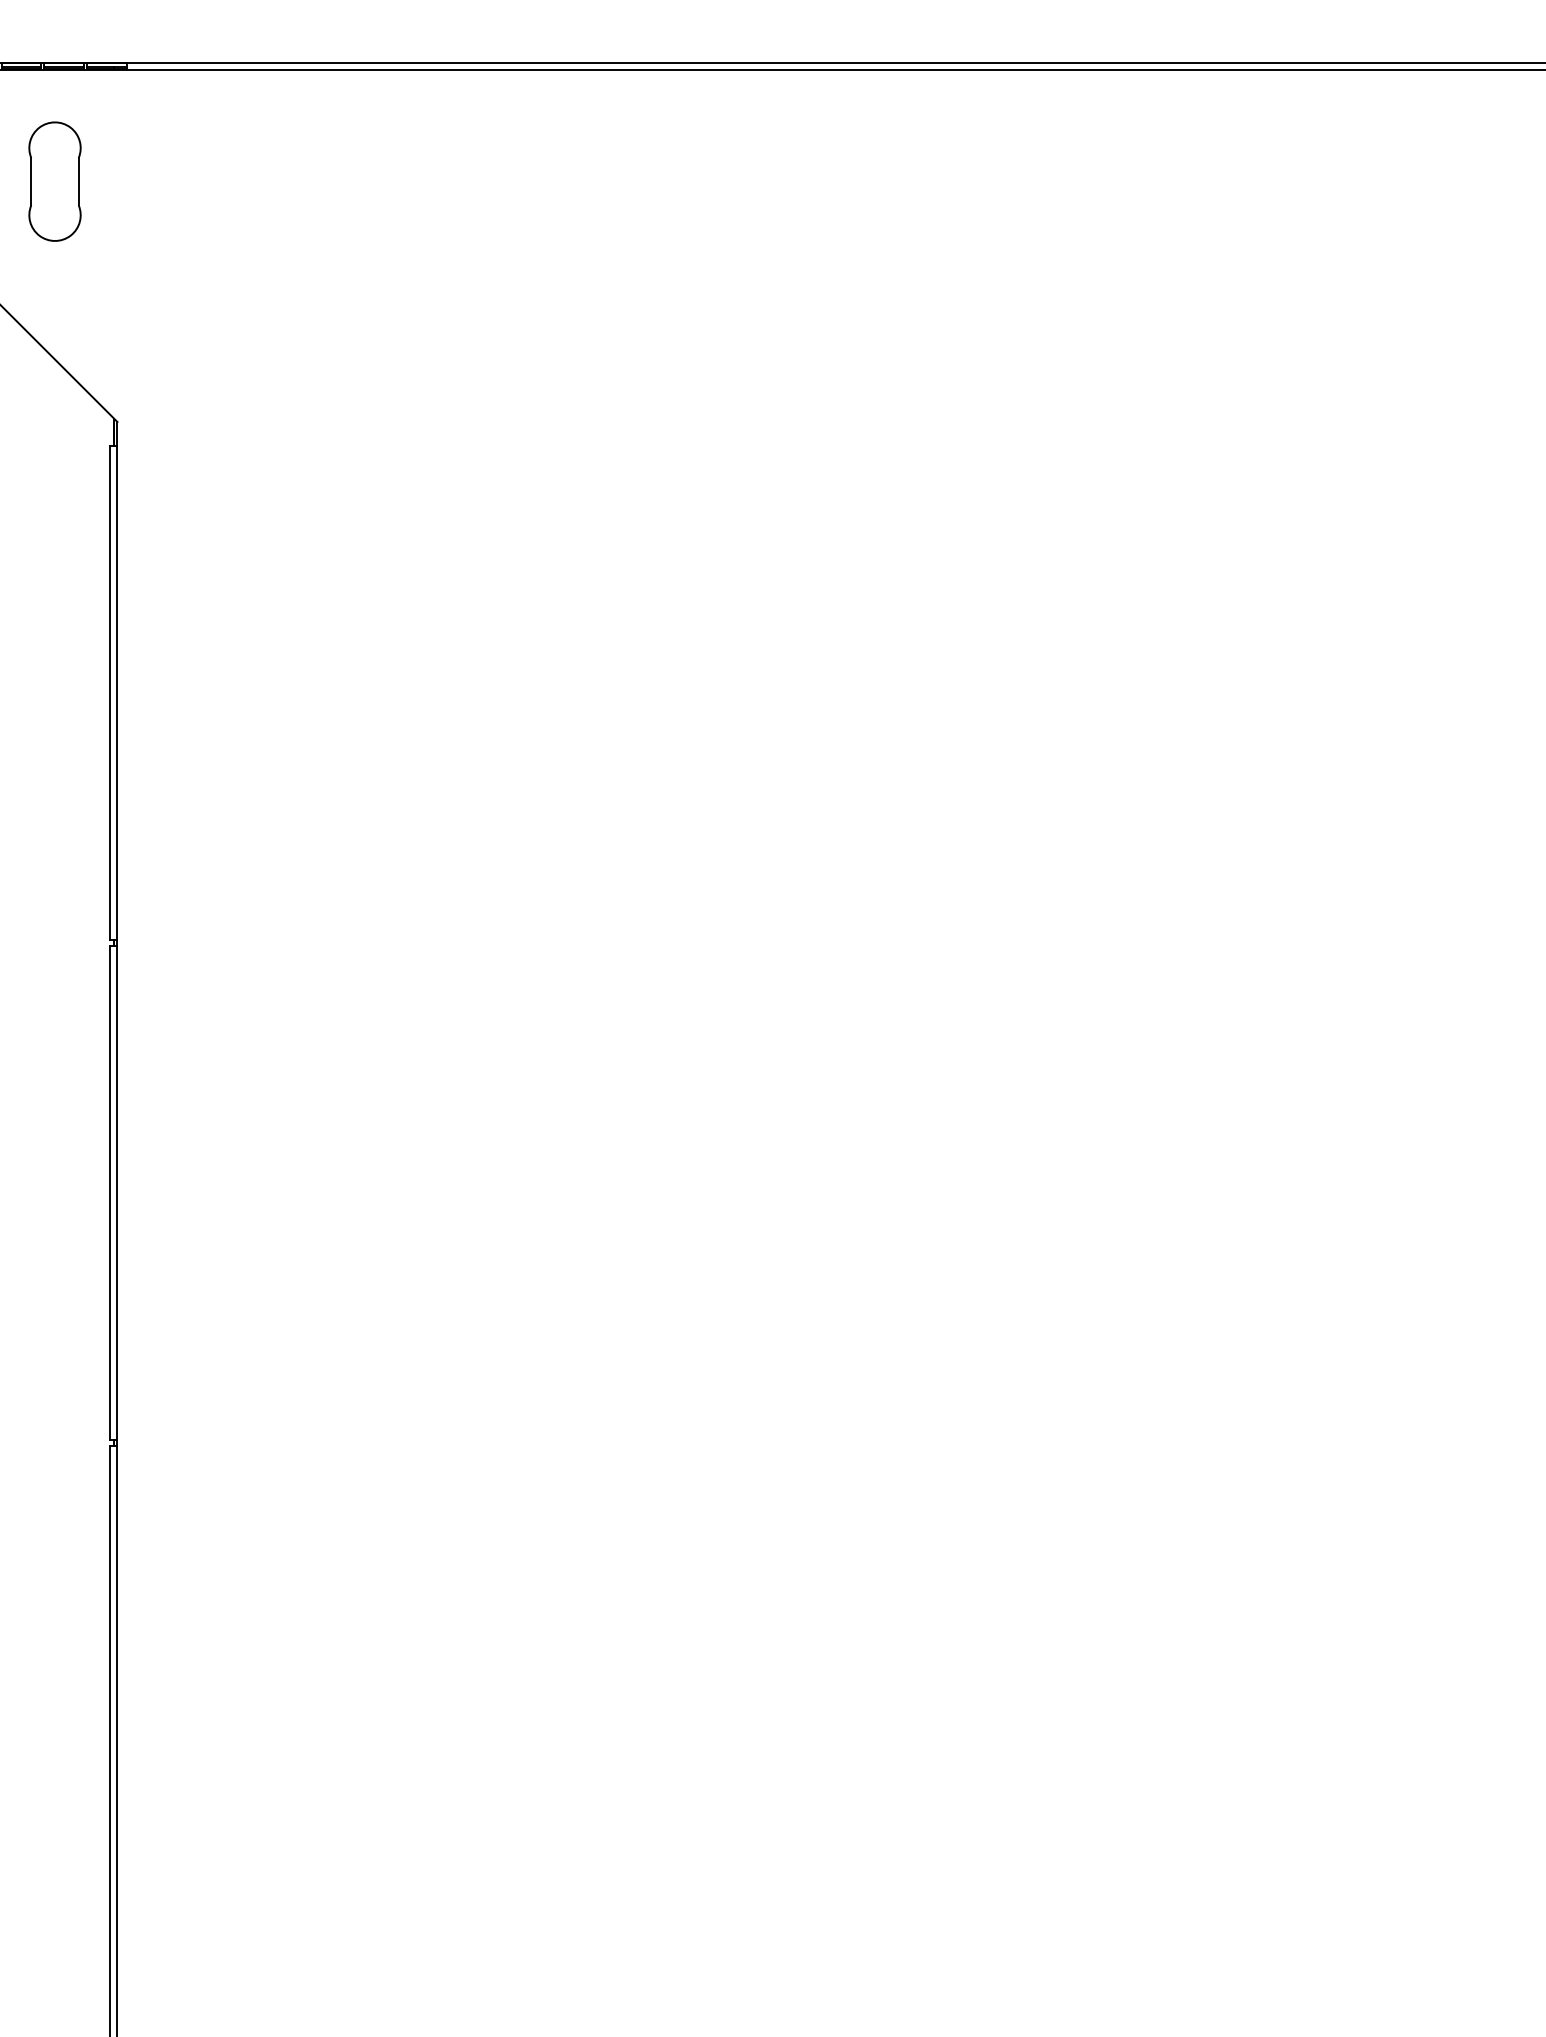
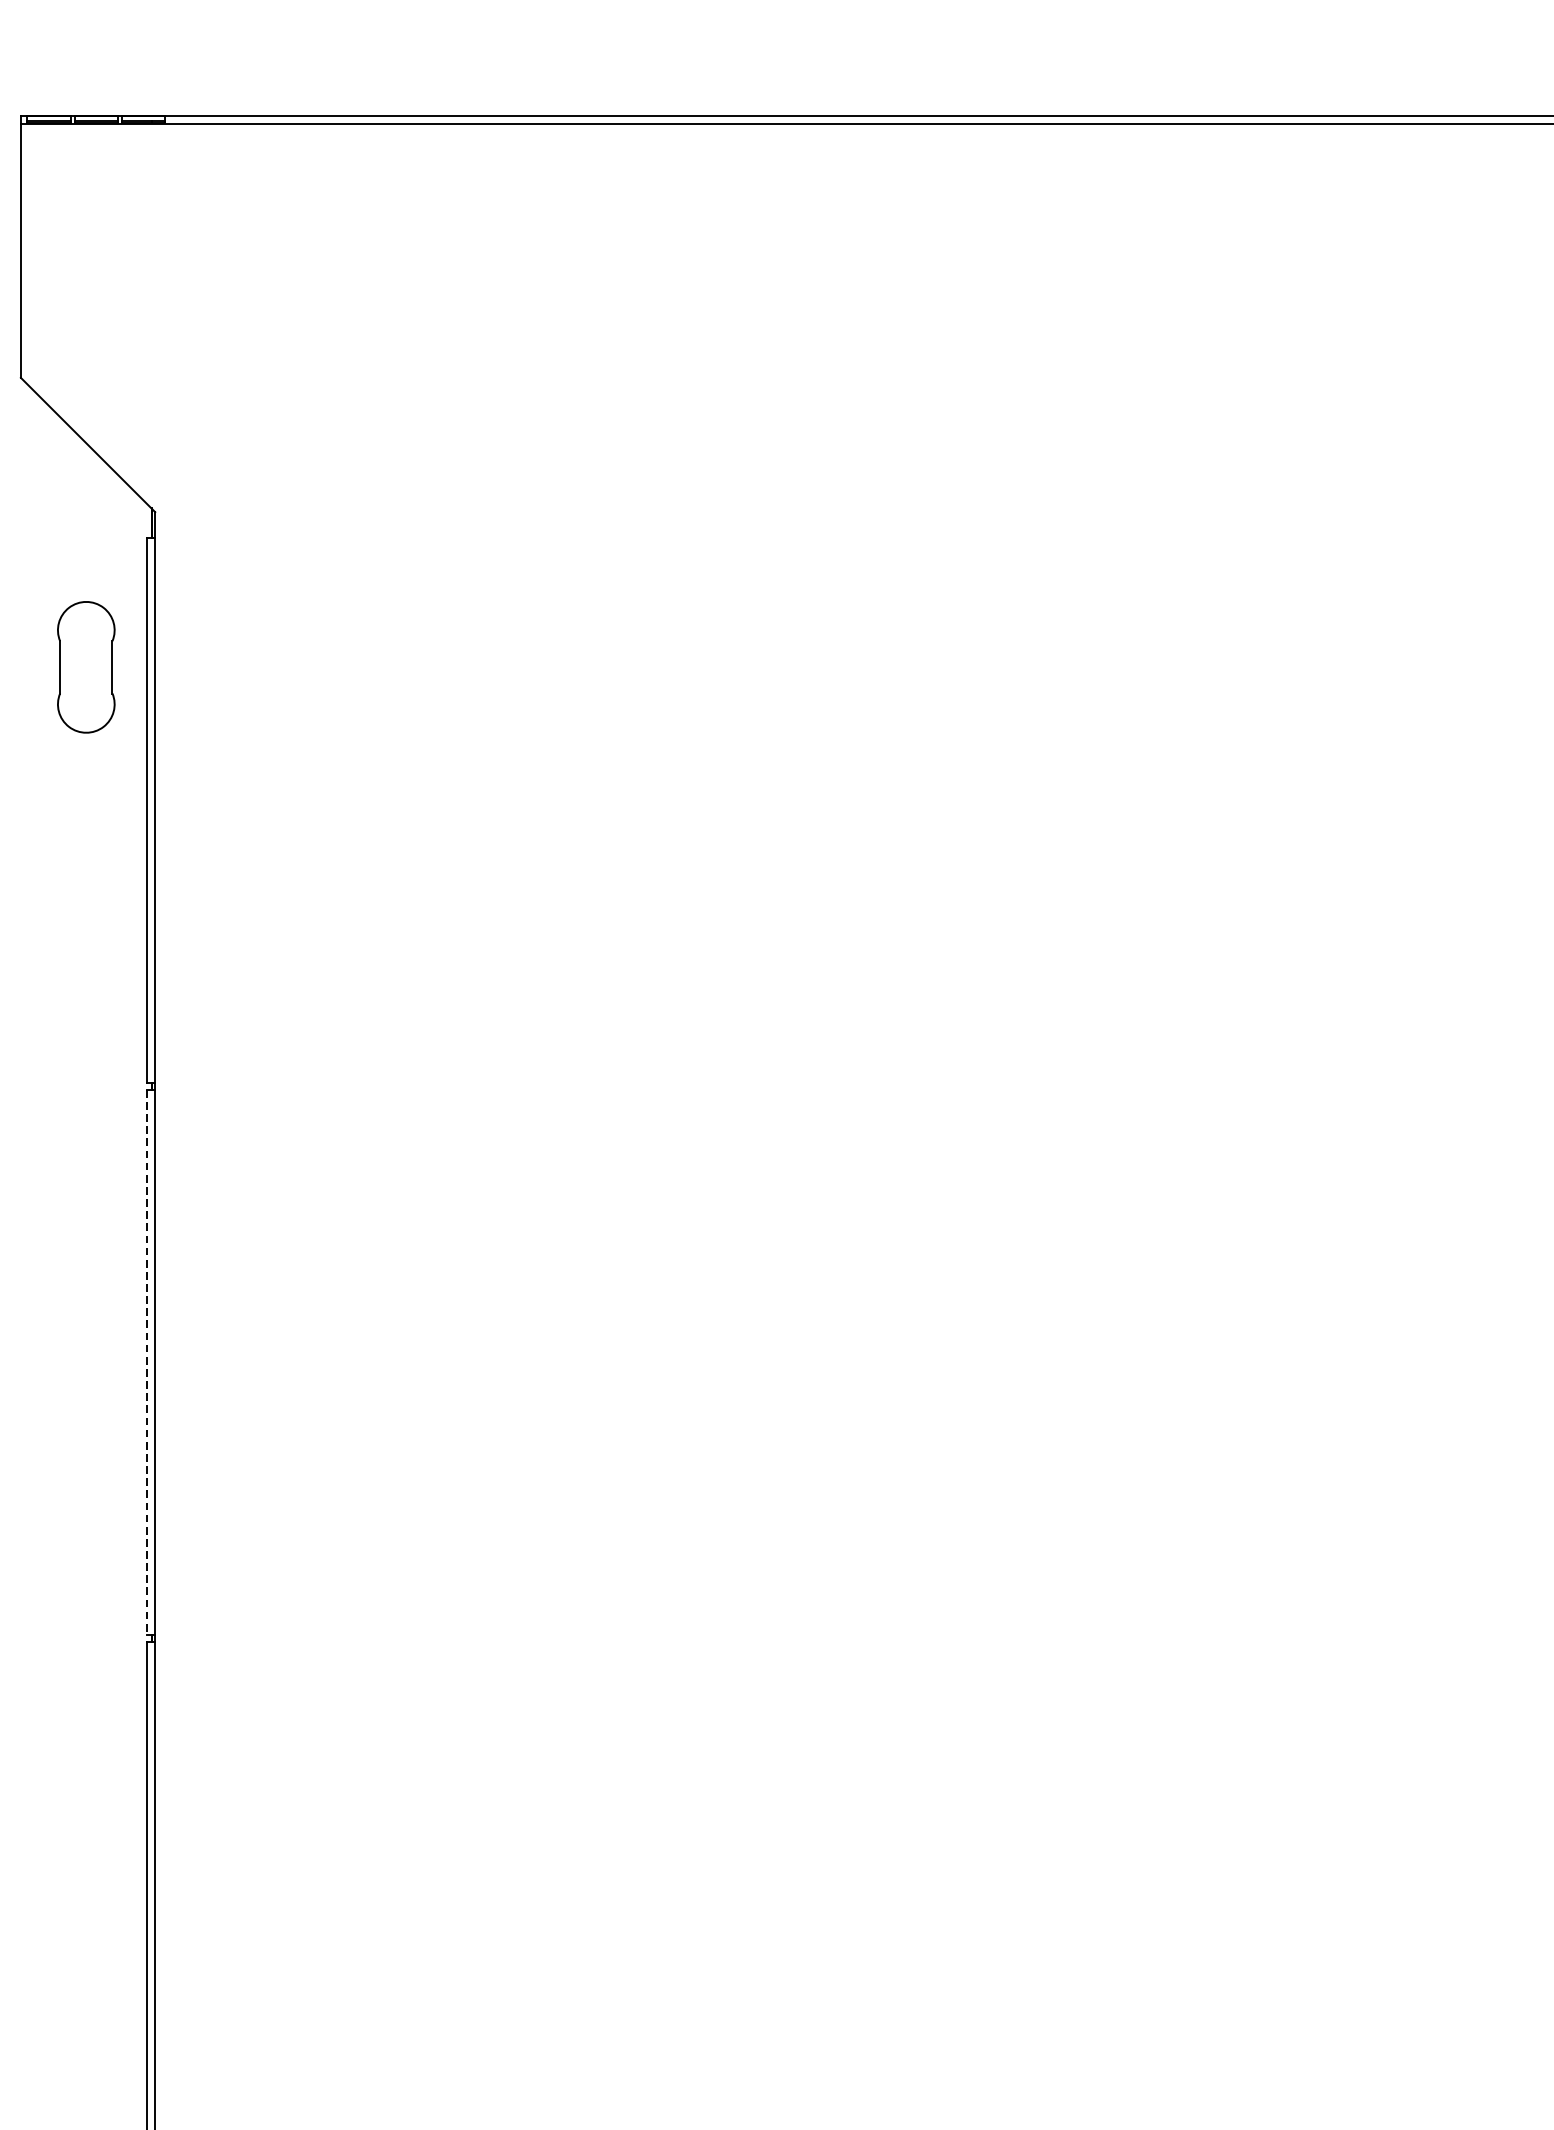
part: (54, 181) -> (85, 667), moved
line: (110, 1193) -> (147, 1363), solid -> dashed

